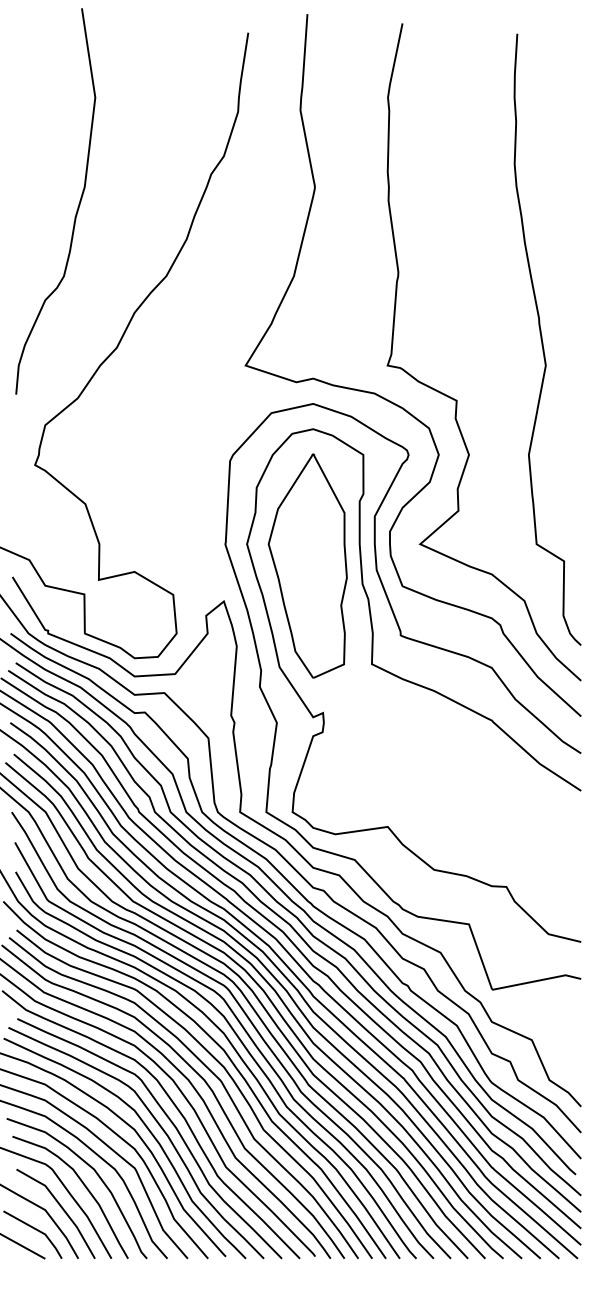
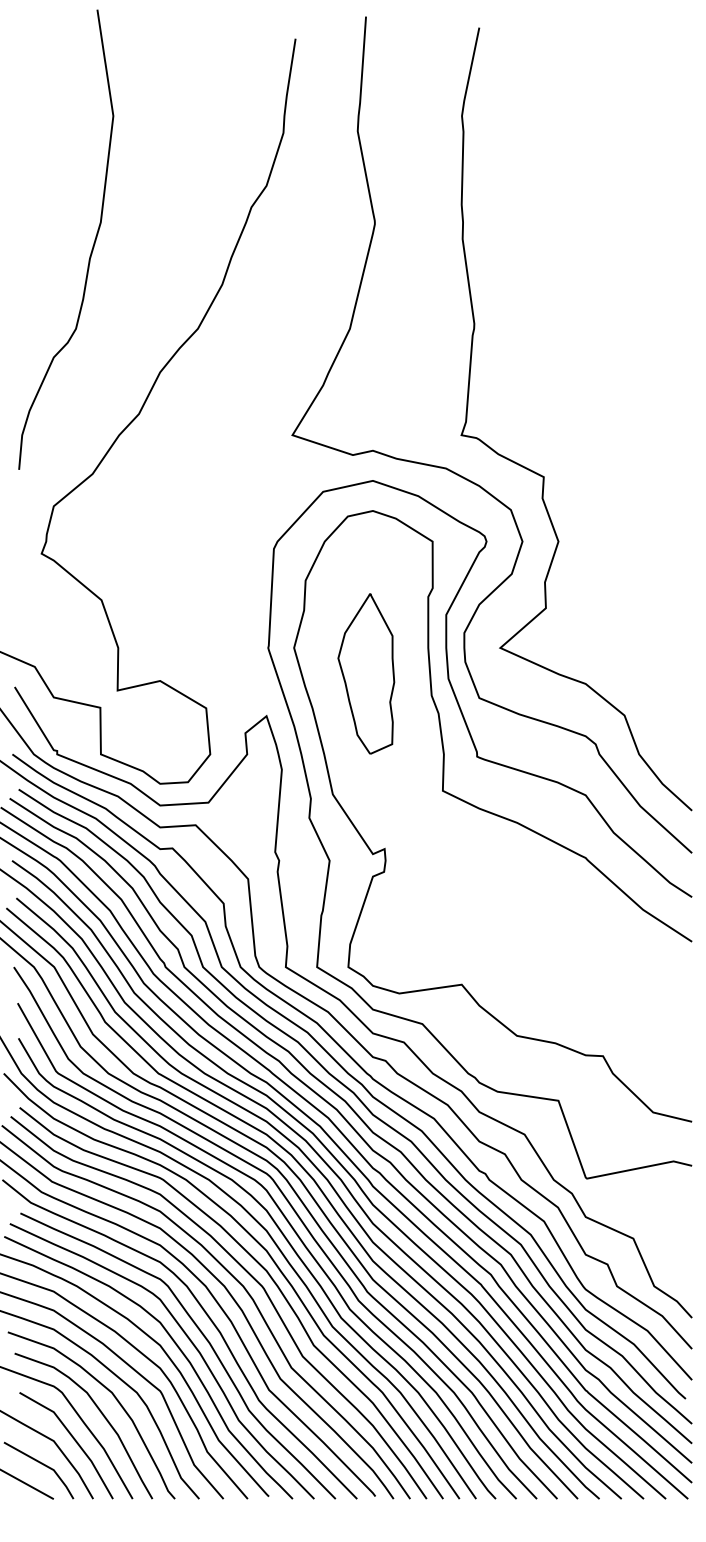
curve: (542, 339) -> (646, 404), removed
part: (307, 565) -> (366, 673), size x0.6

